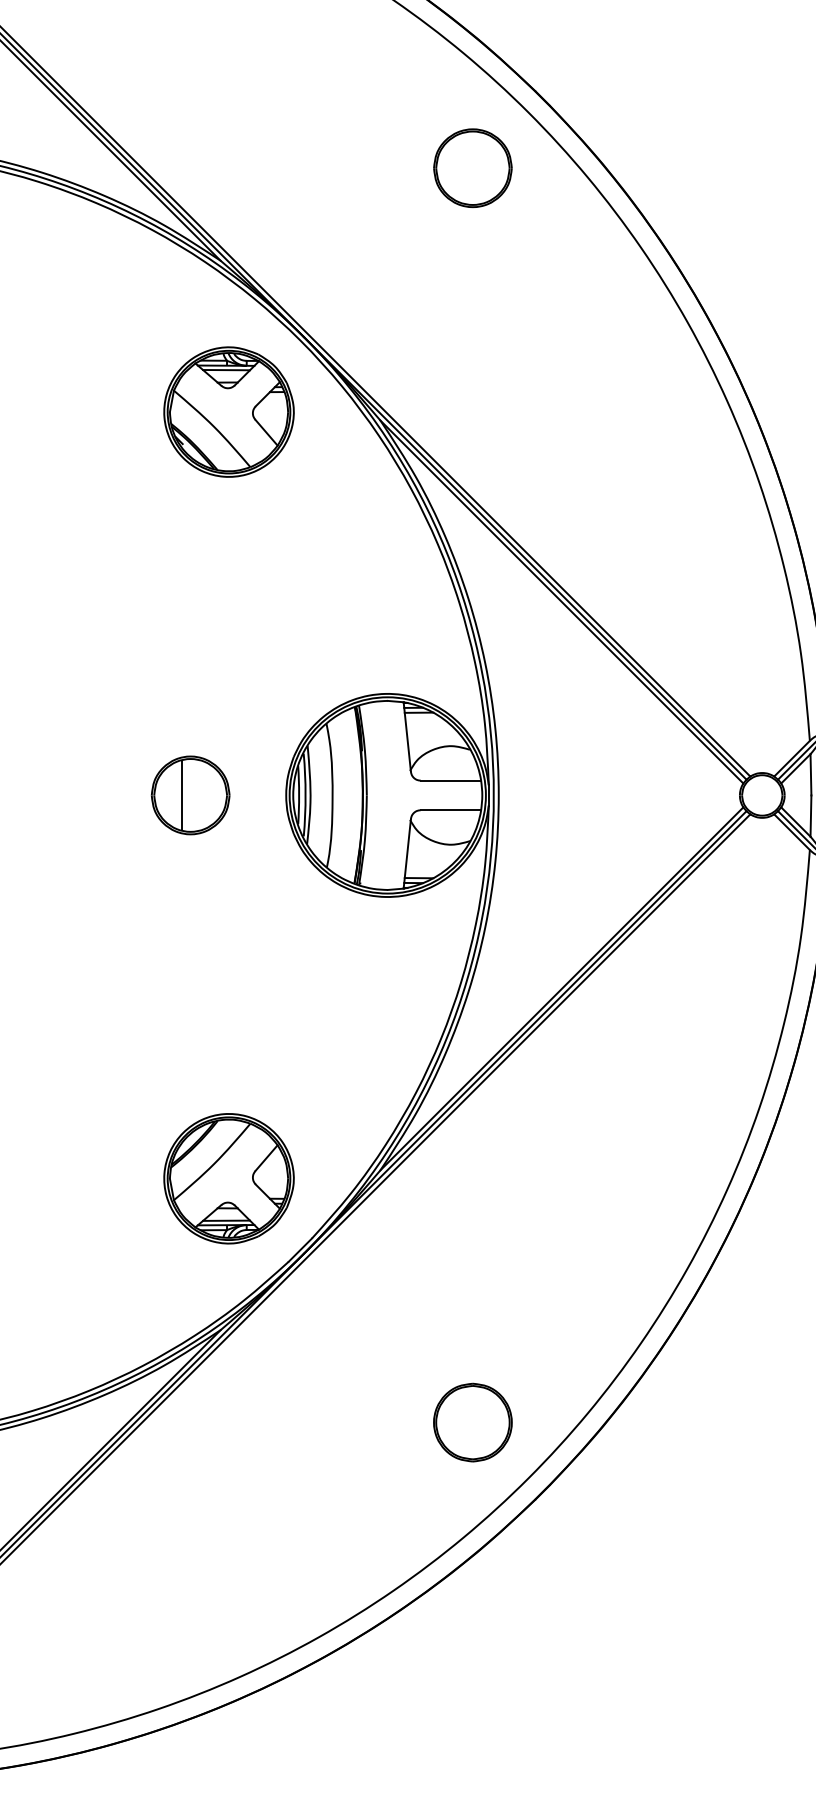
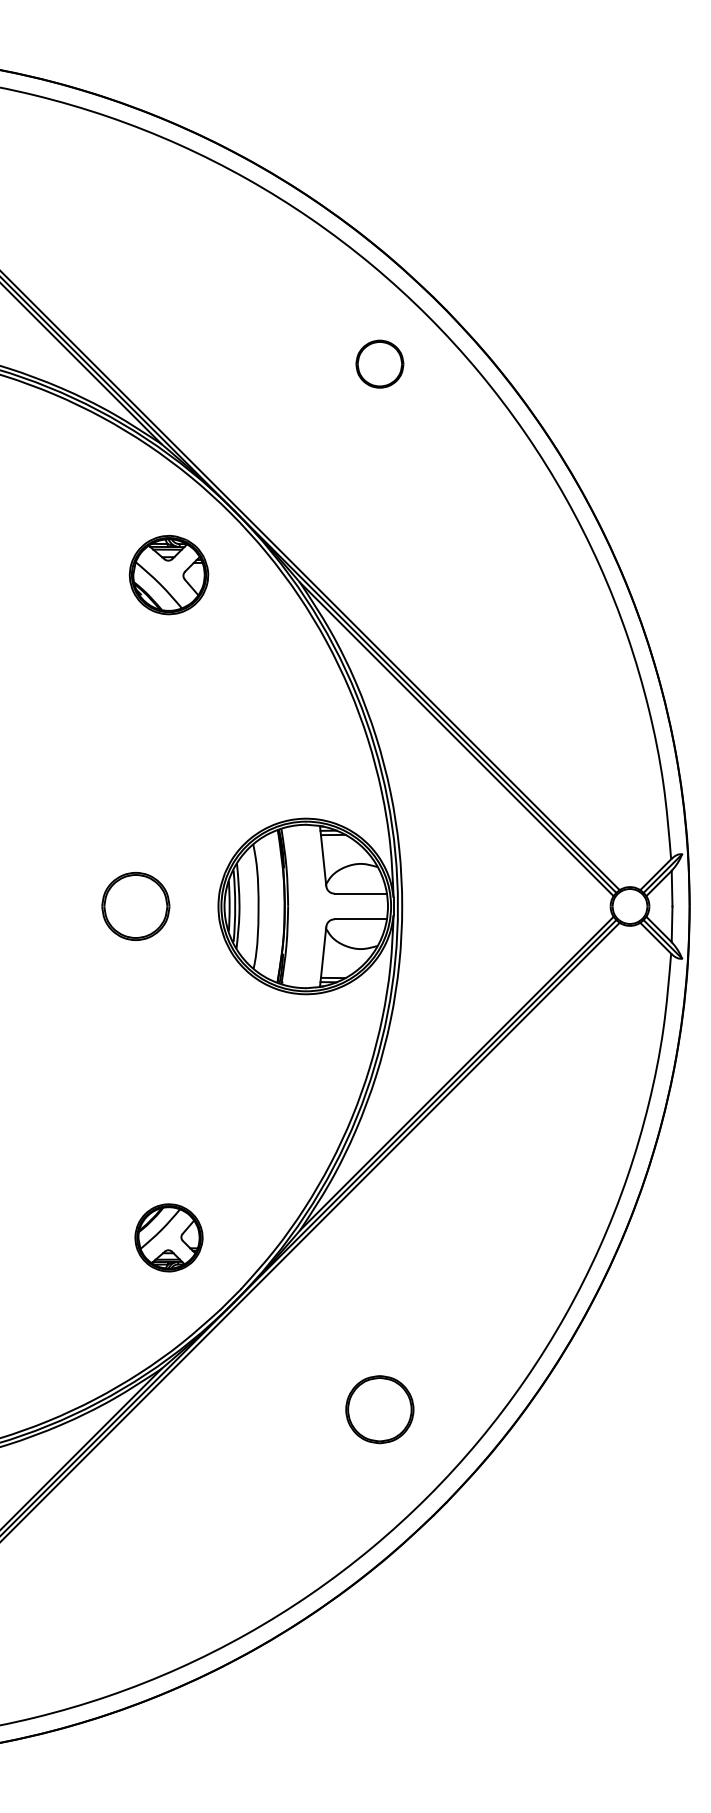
part: (472, 167) -> (379, 363), size x0.7
part: (228, 411) -> (168, 574), size x0.7
line: (182, 795) -> (128, 906), removed
part: (228, 1178) -> (168, 1237), size x0.6
part: (472, 1422) -> (379, 1409), moved

